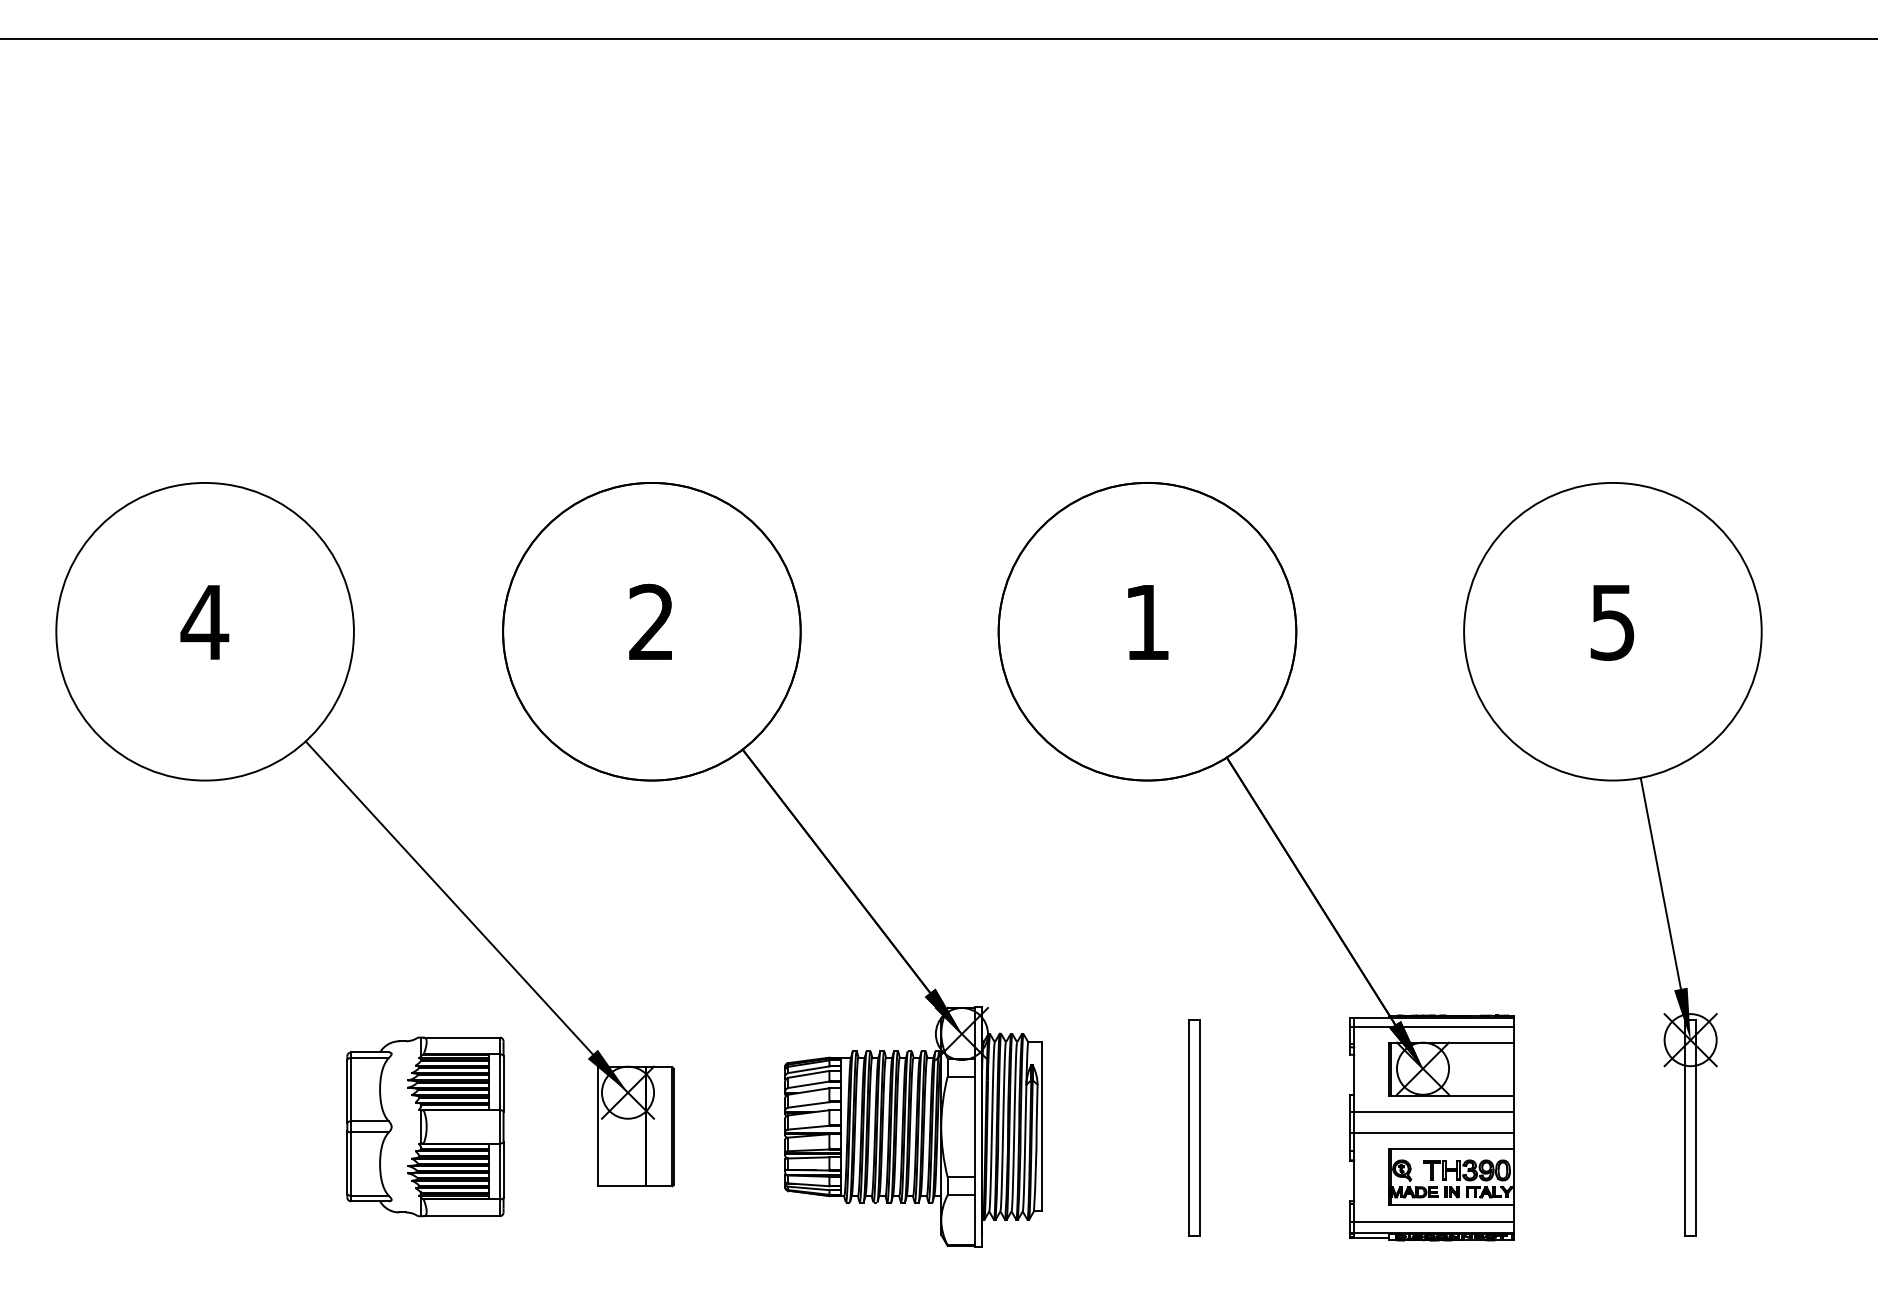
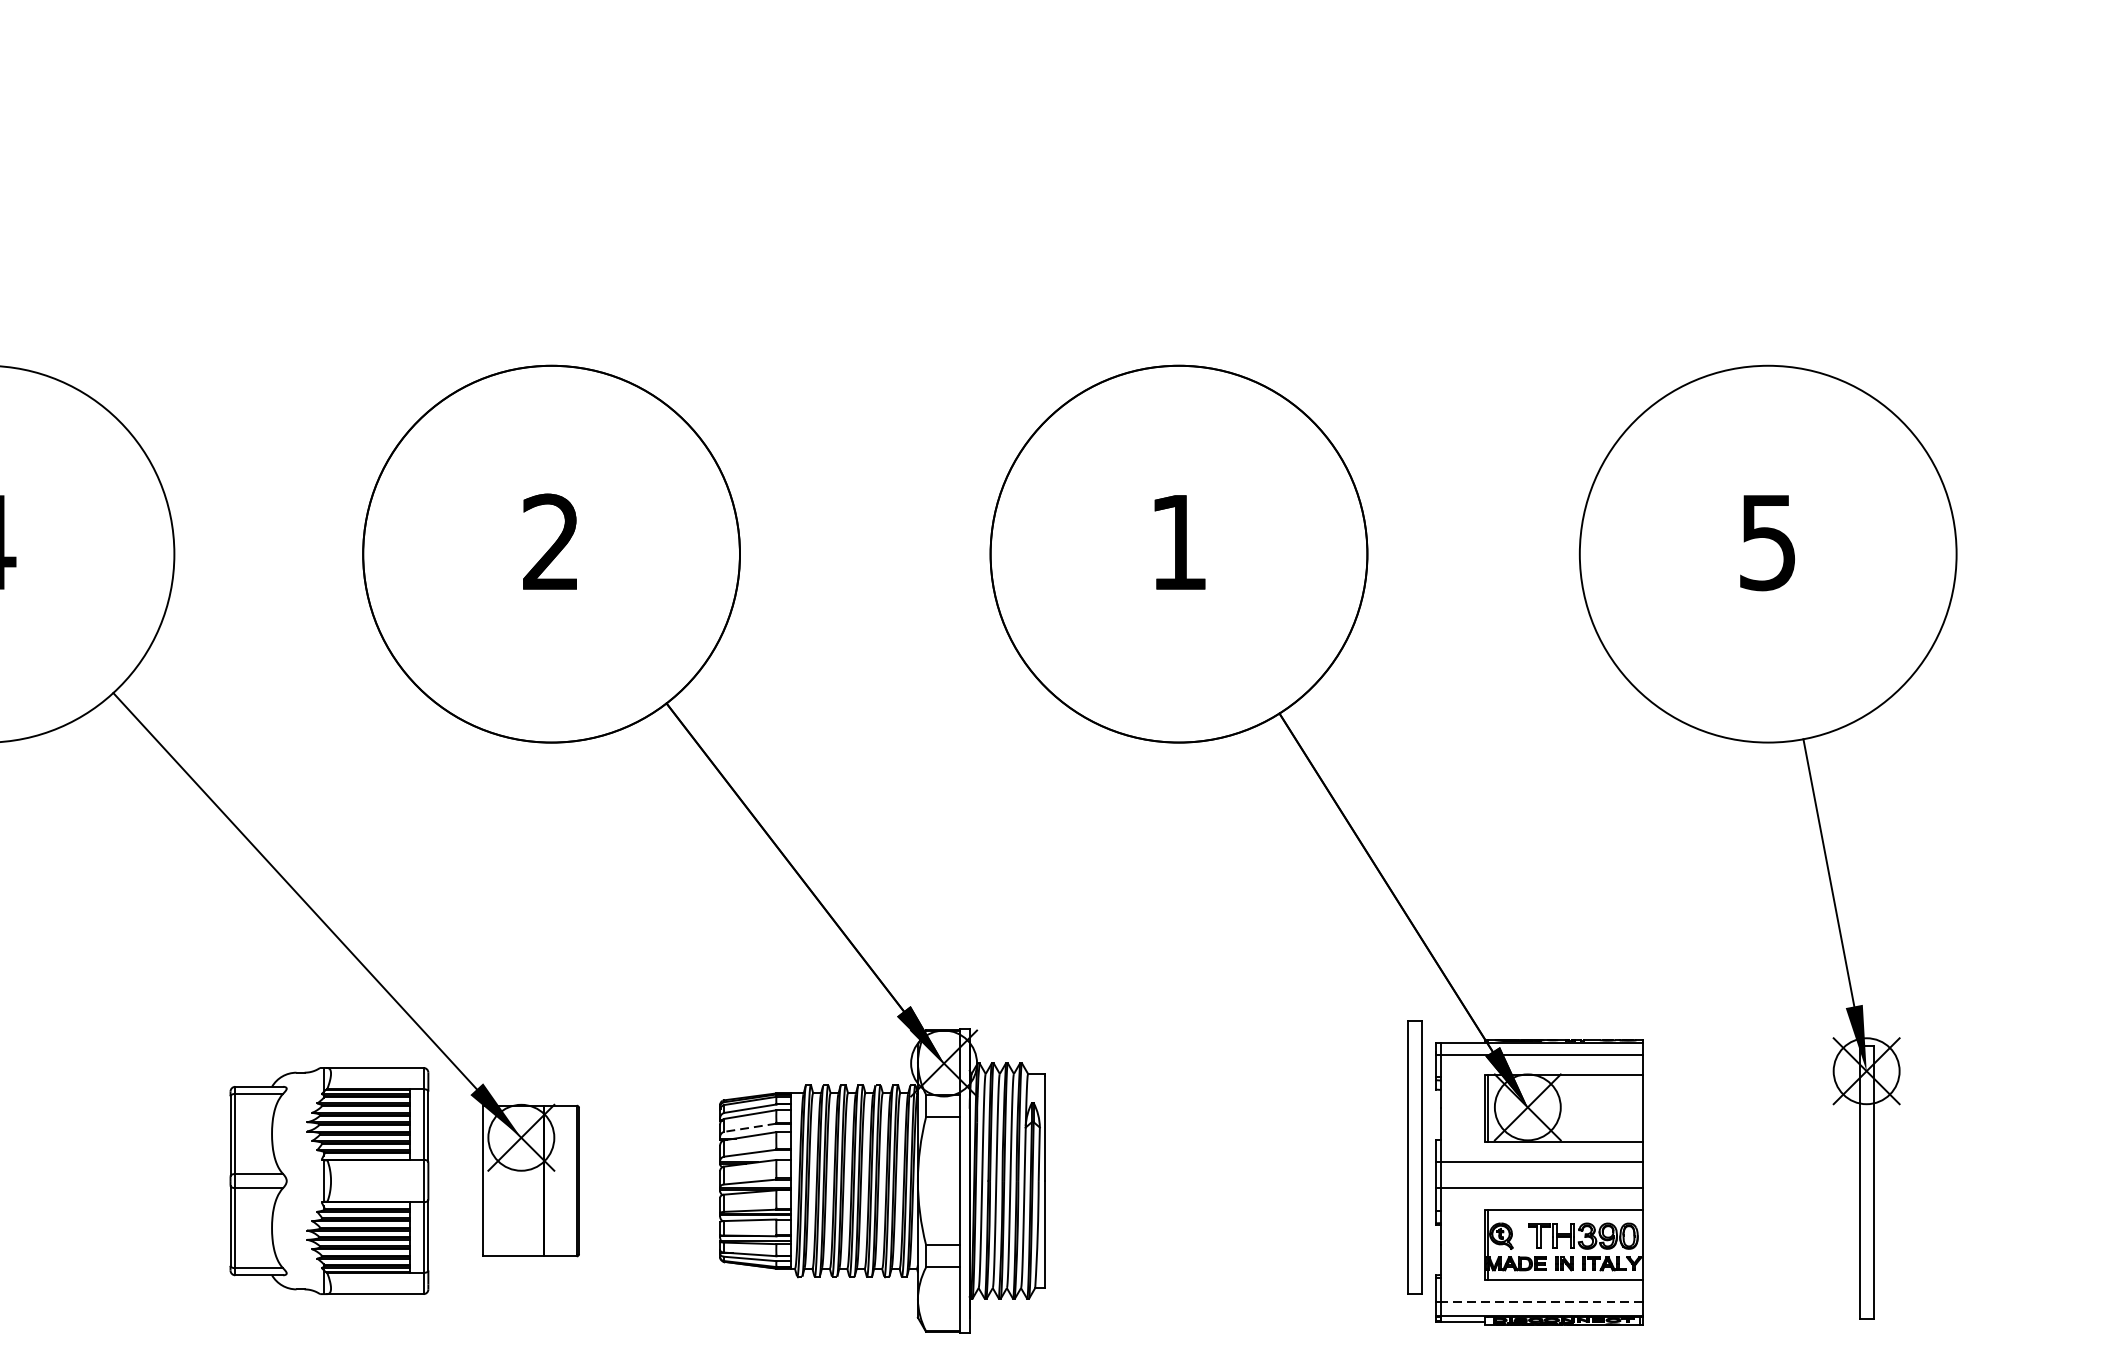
line: (808, 1084) -> (749, 1127), solid -> dashed
part: (425, 1126) -> (329, 1180), moved
part: (1194, 1127) -> (1415, 1156), moved
line: (1434, 1222) -> (1542, 1302), solid -> dashed

